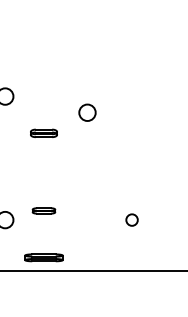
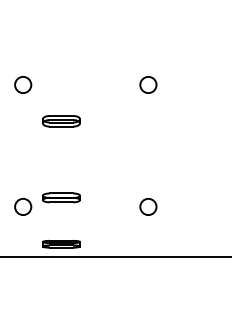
circle: (87, 112) -> (148, 84), moved
part: (44, 133) -> (61, 121), size x1.43
part: (44, 210) -> (61, 197), size x1.67
circle: (132, 219) -> (148, 206), size x1.43

